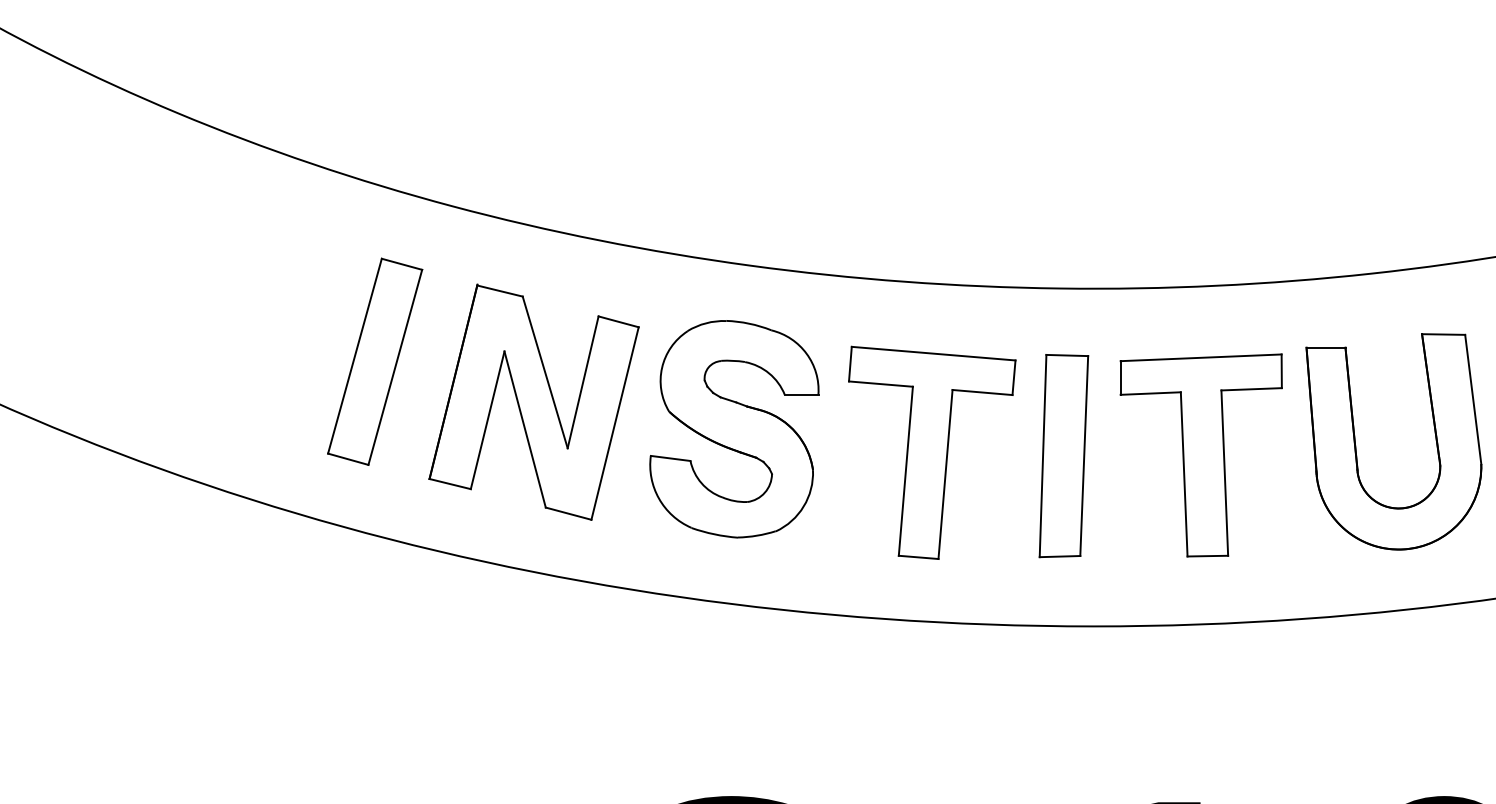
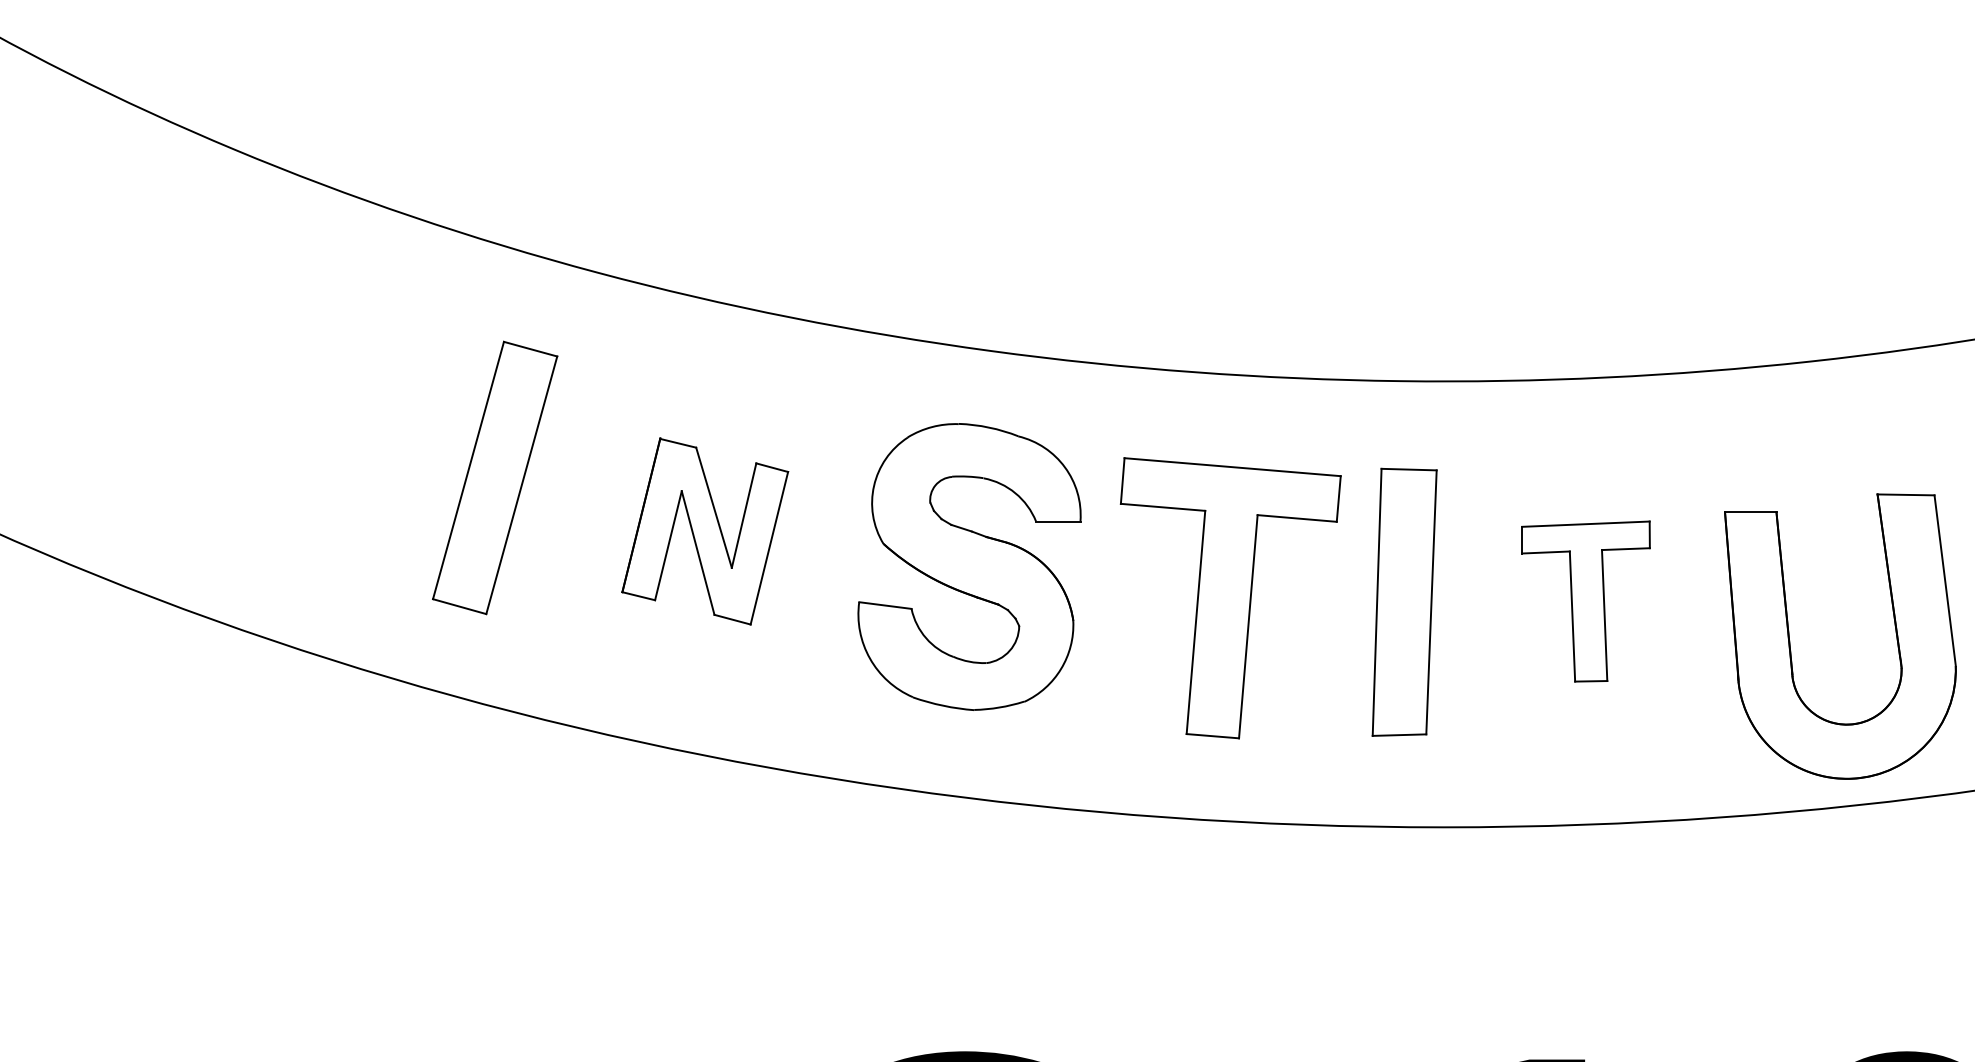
part: (534, 402) -> (705, 531), size x0.6
part: (1356, 444) -> (1790, 640), moved
part: (1200, 455) -> (1585, 601), size x0.6

